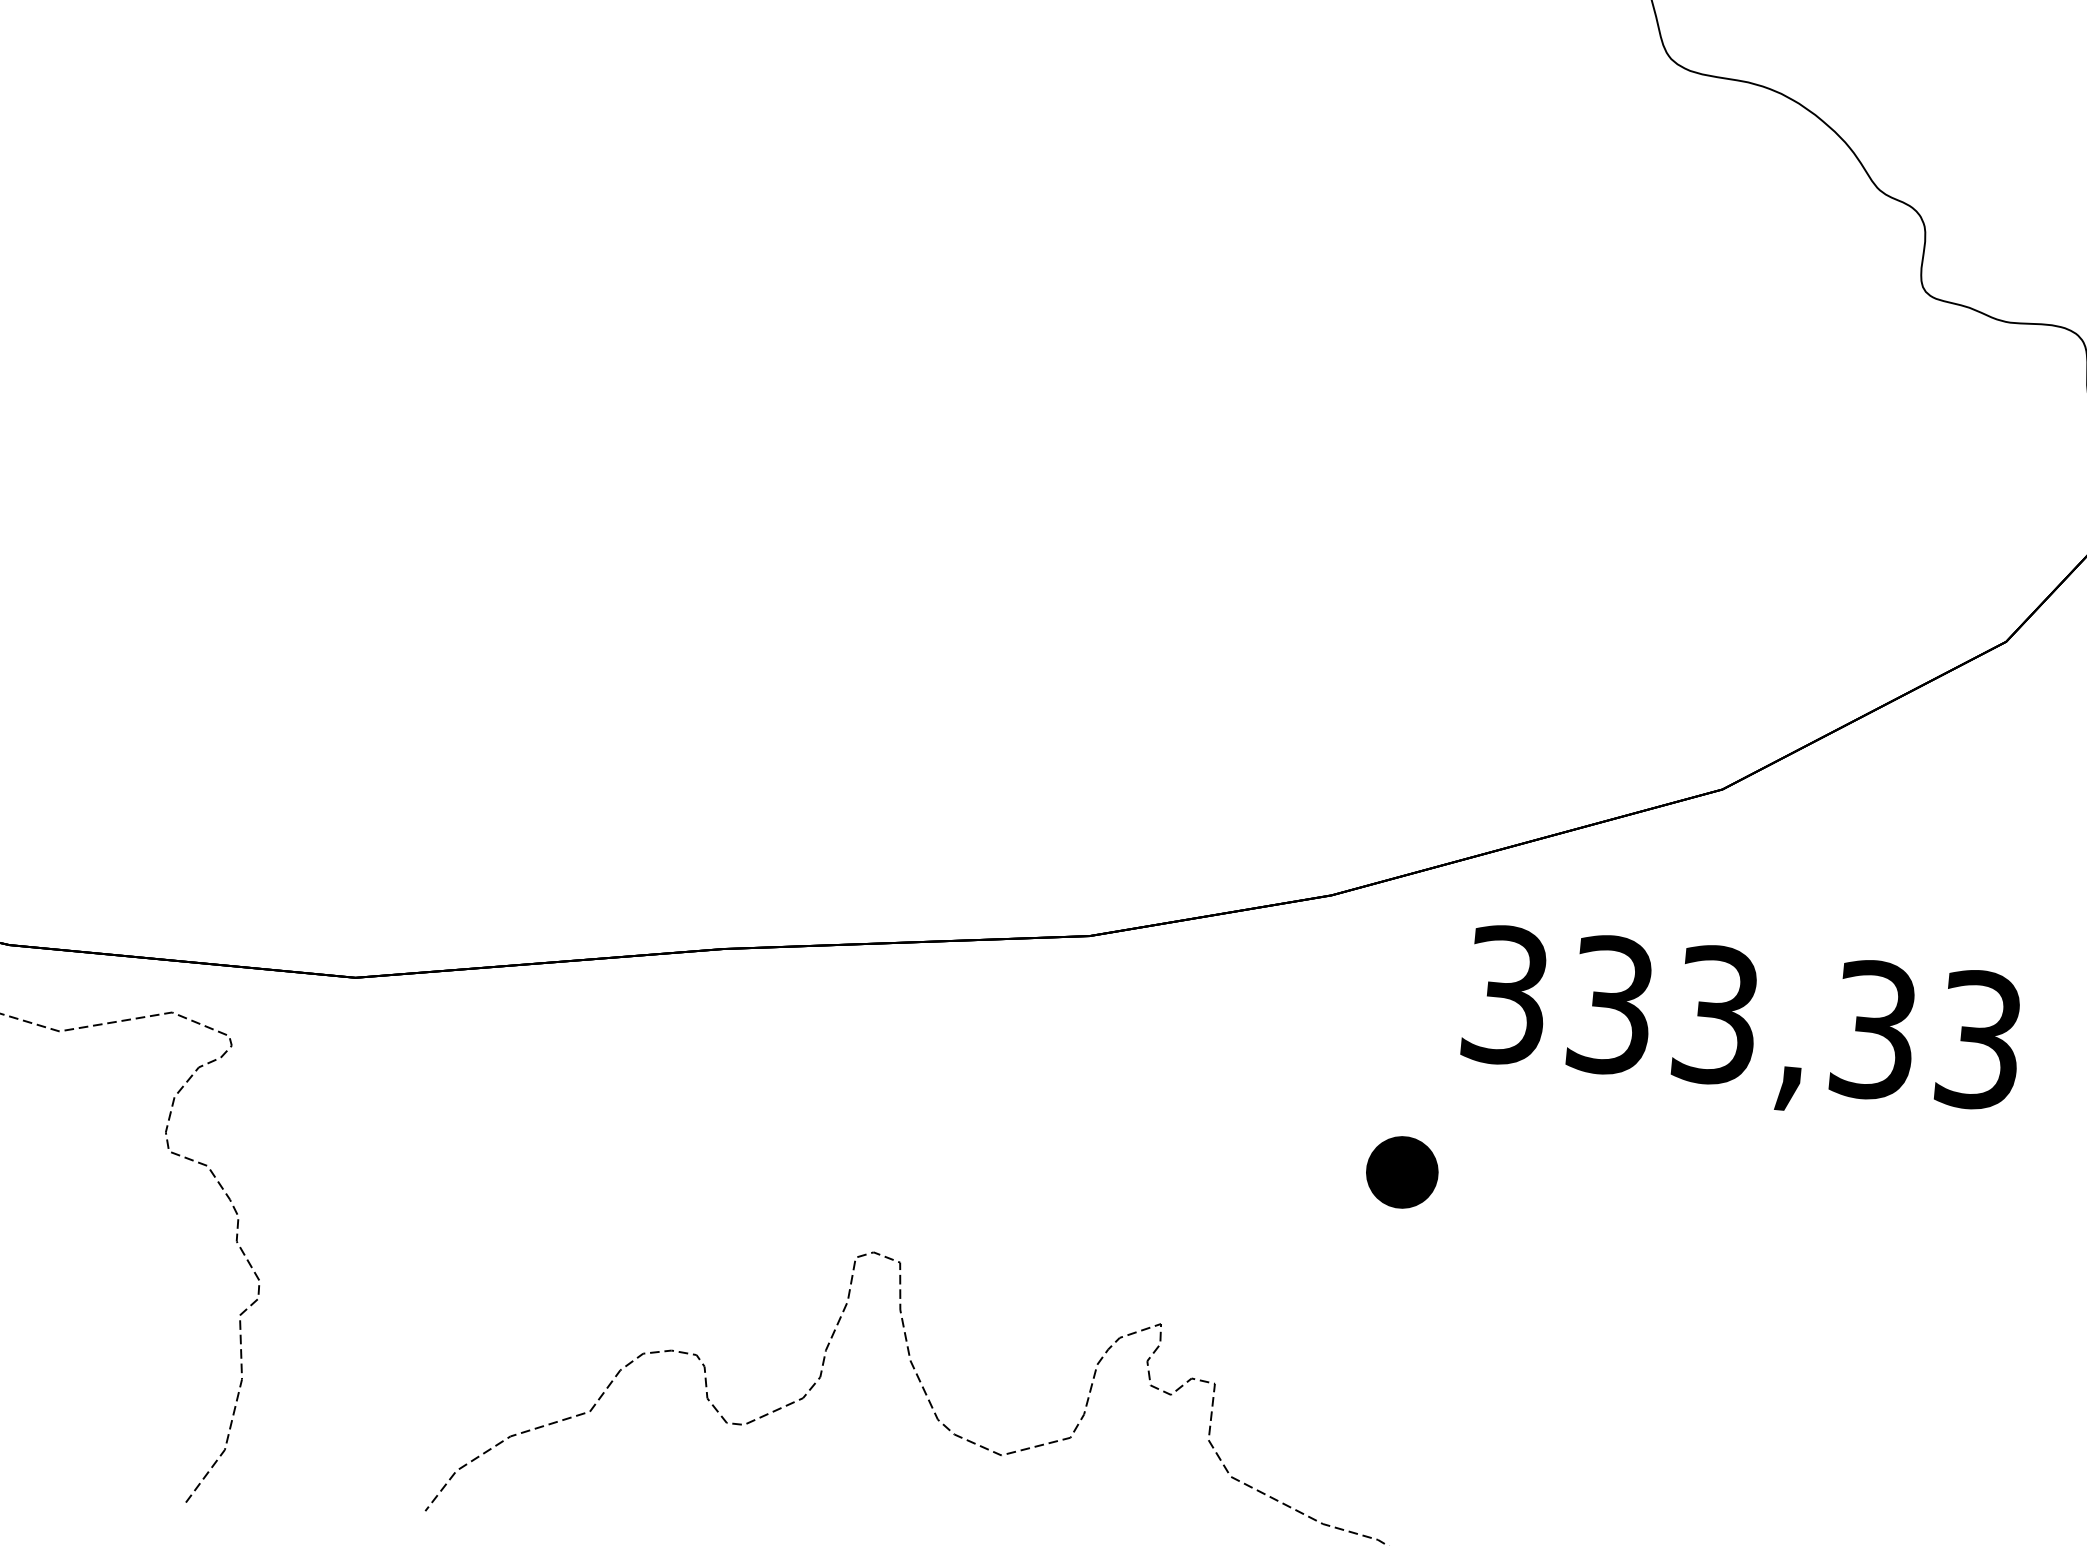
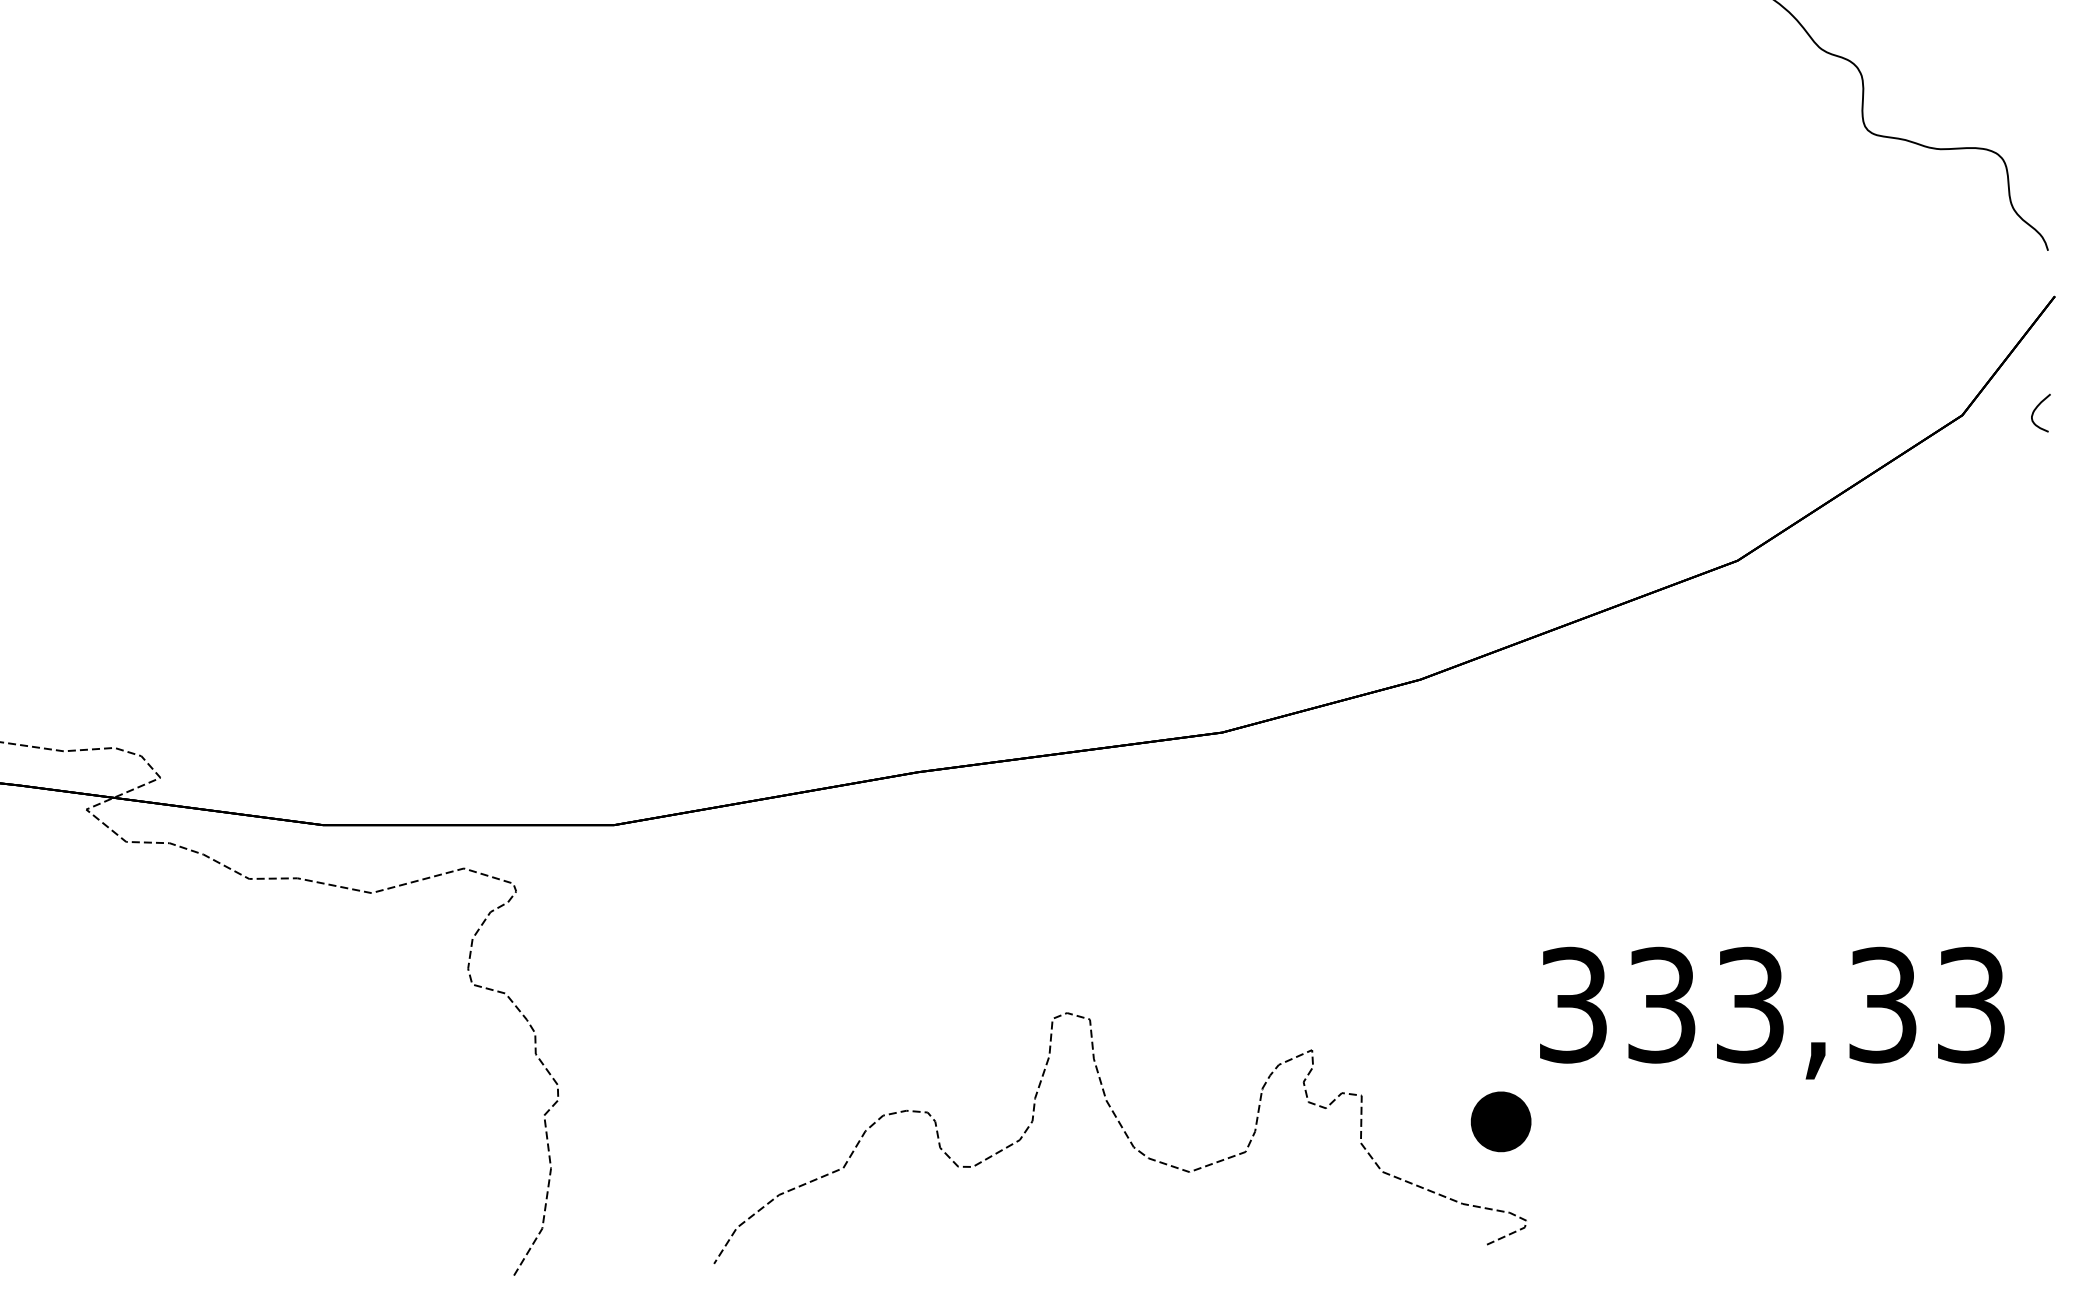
text: (1741, 1026) -> (1772, 1012), moved
part: (1401, 1171) -> (1500, 1121), moved

